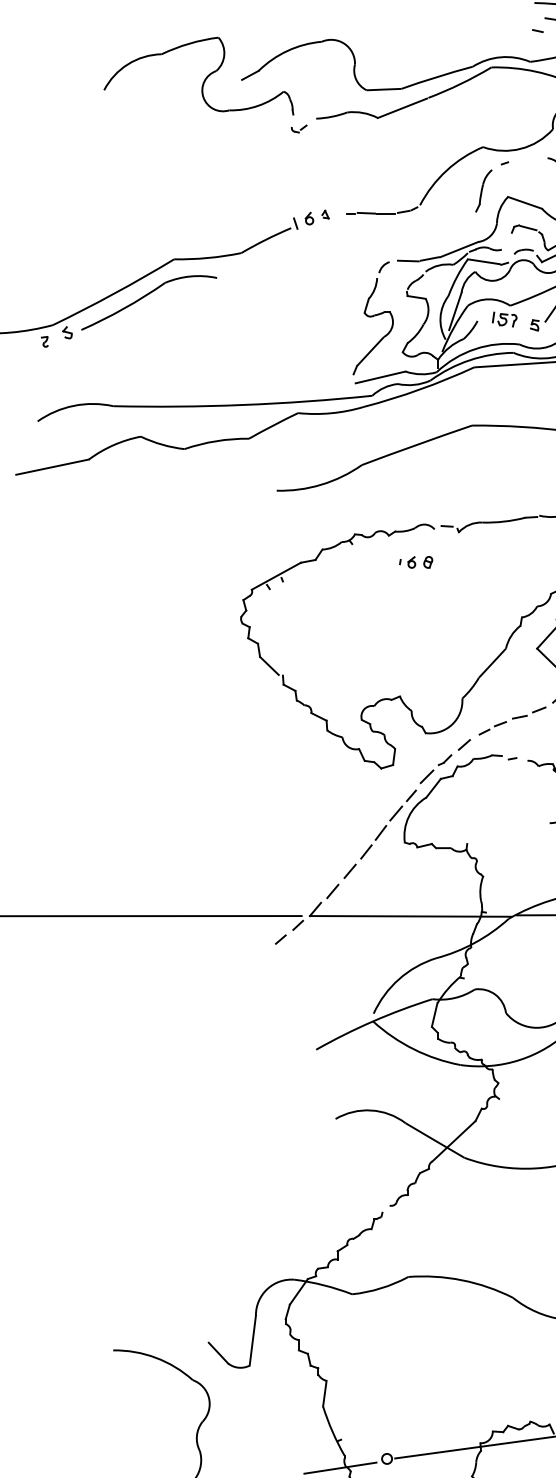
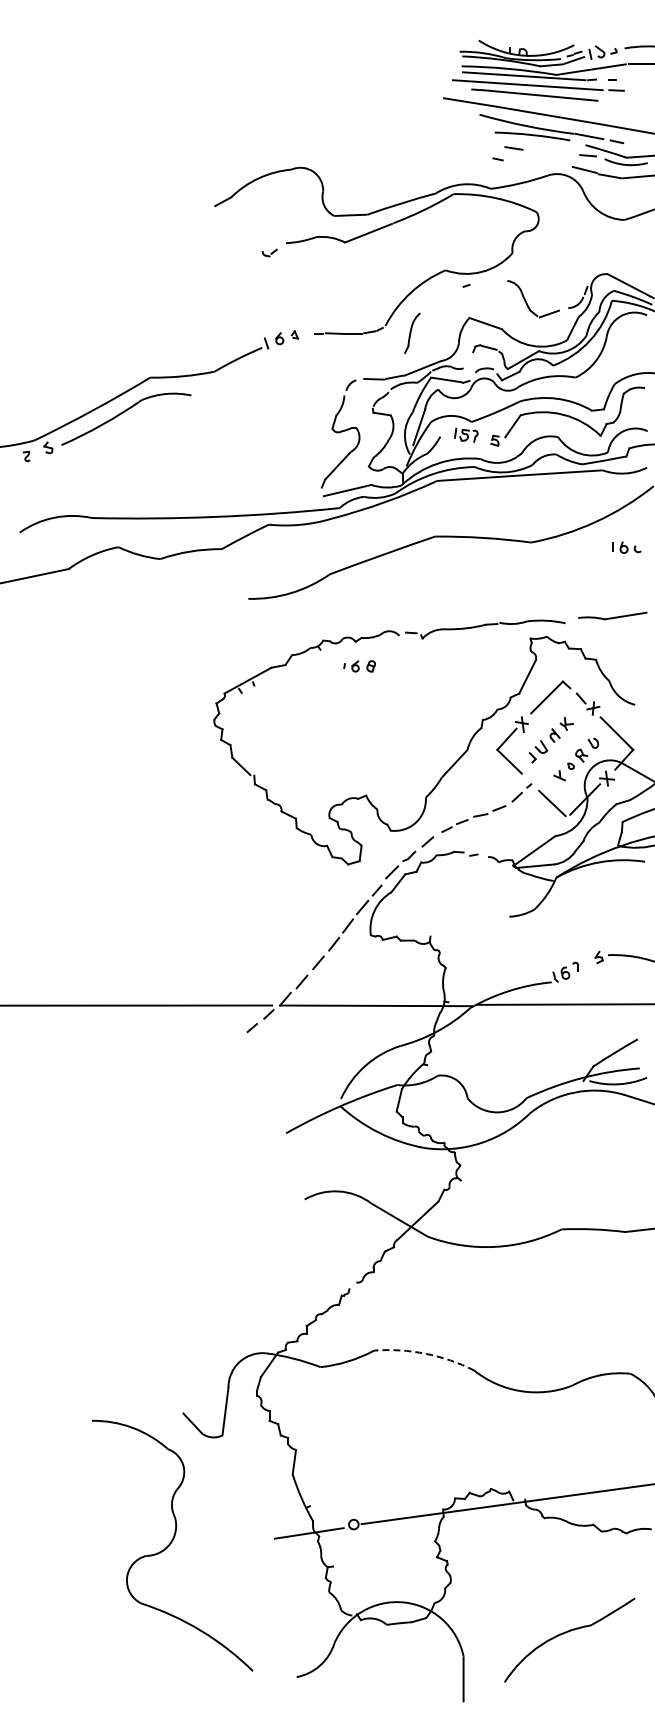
part: (203, 80) -> (178, 206), removed
part: (483, 190) -> (412, 332), moved
part: (415, 562) -> (359, 666), moved
arc: (461, 1279) -> (425, 1353), solid -> dashed

